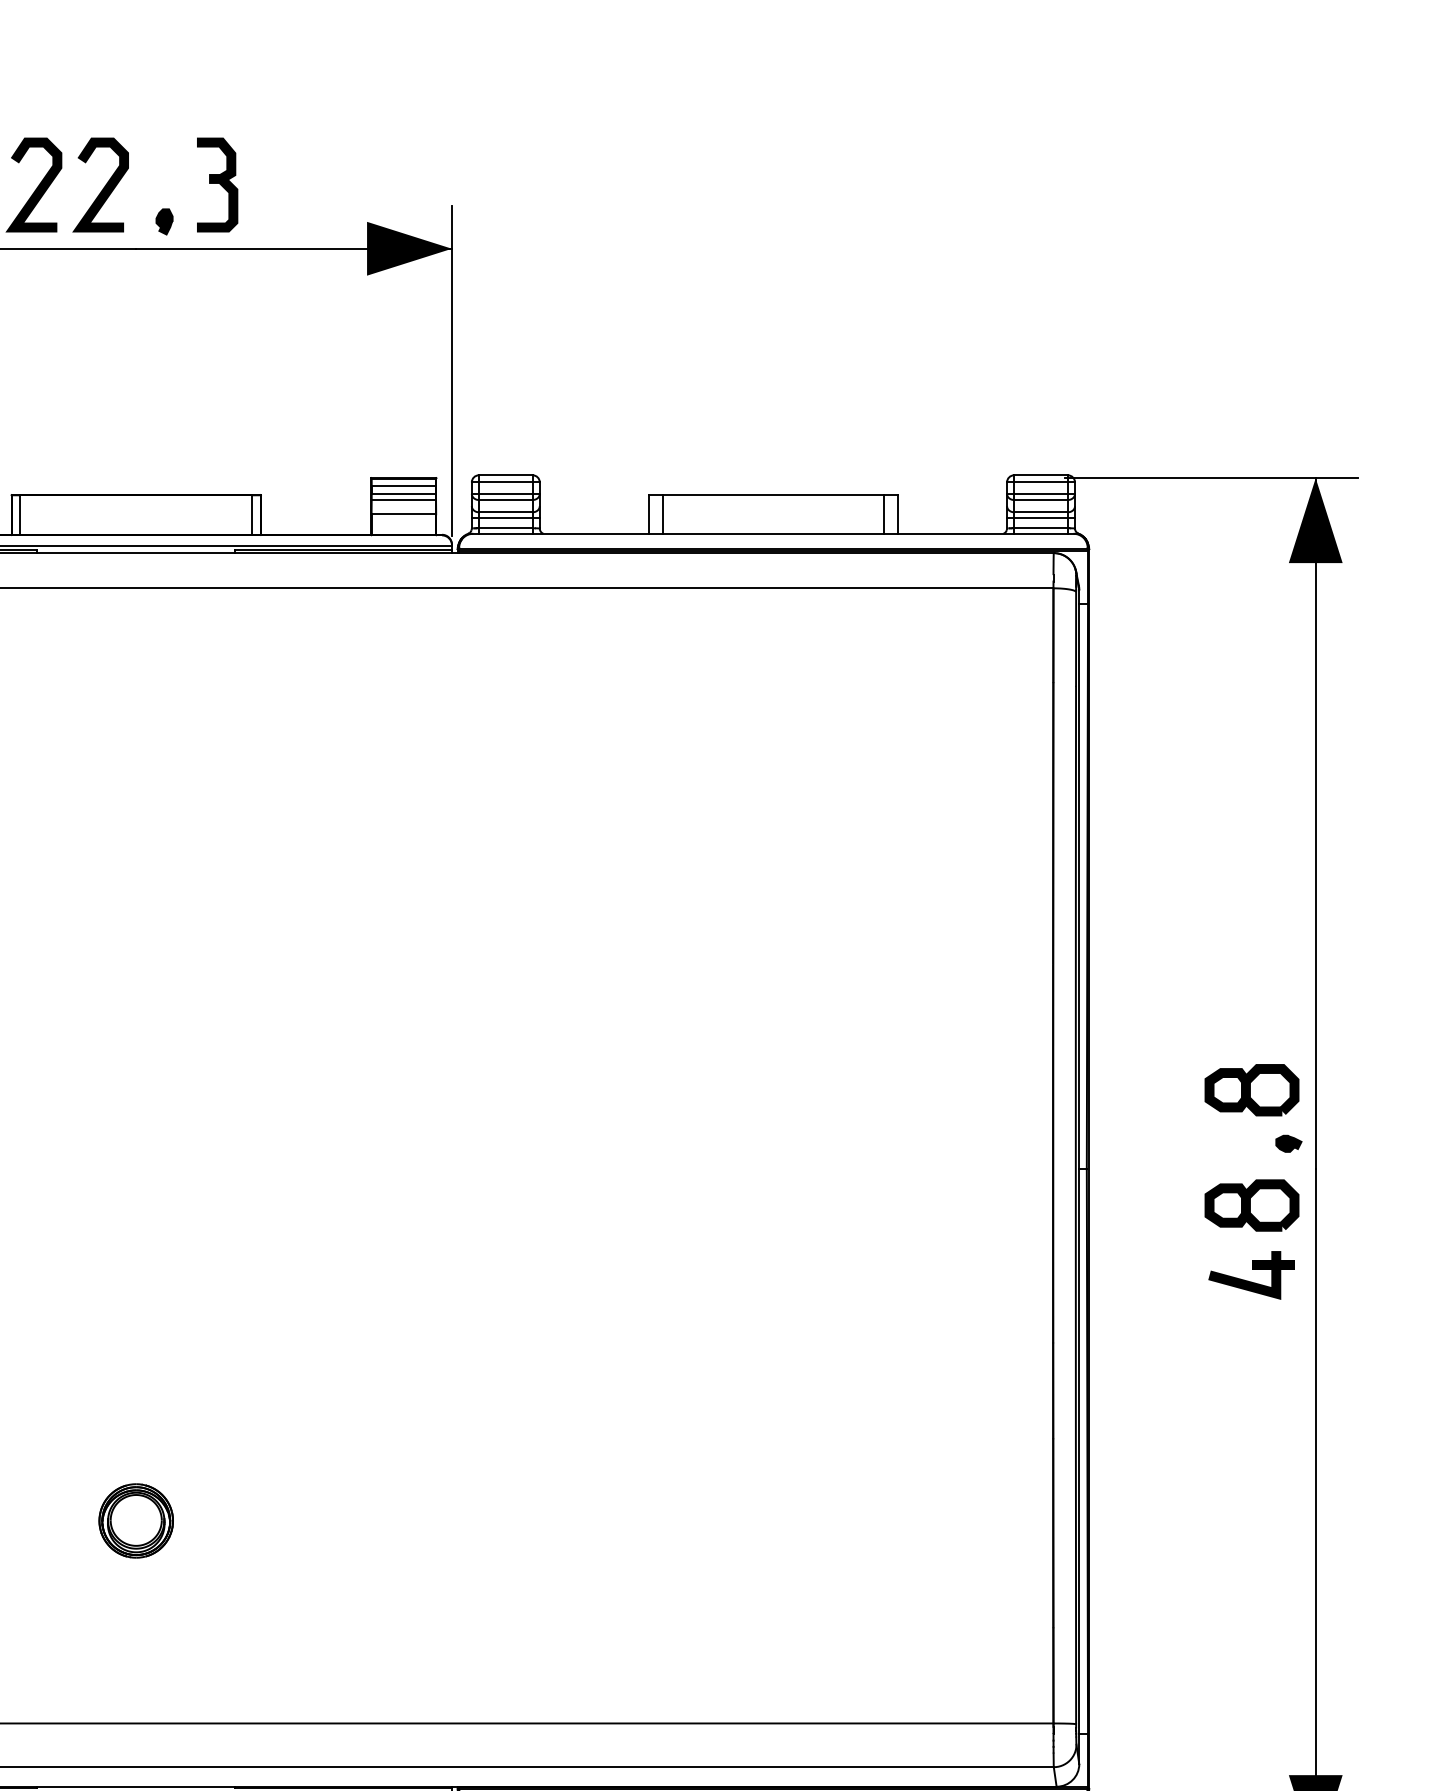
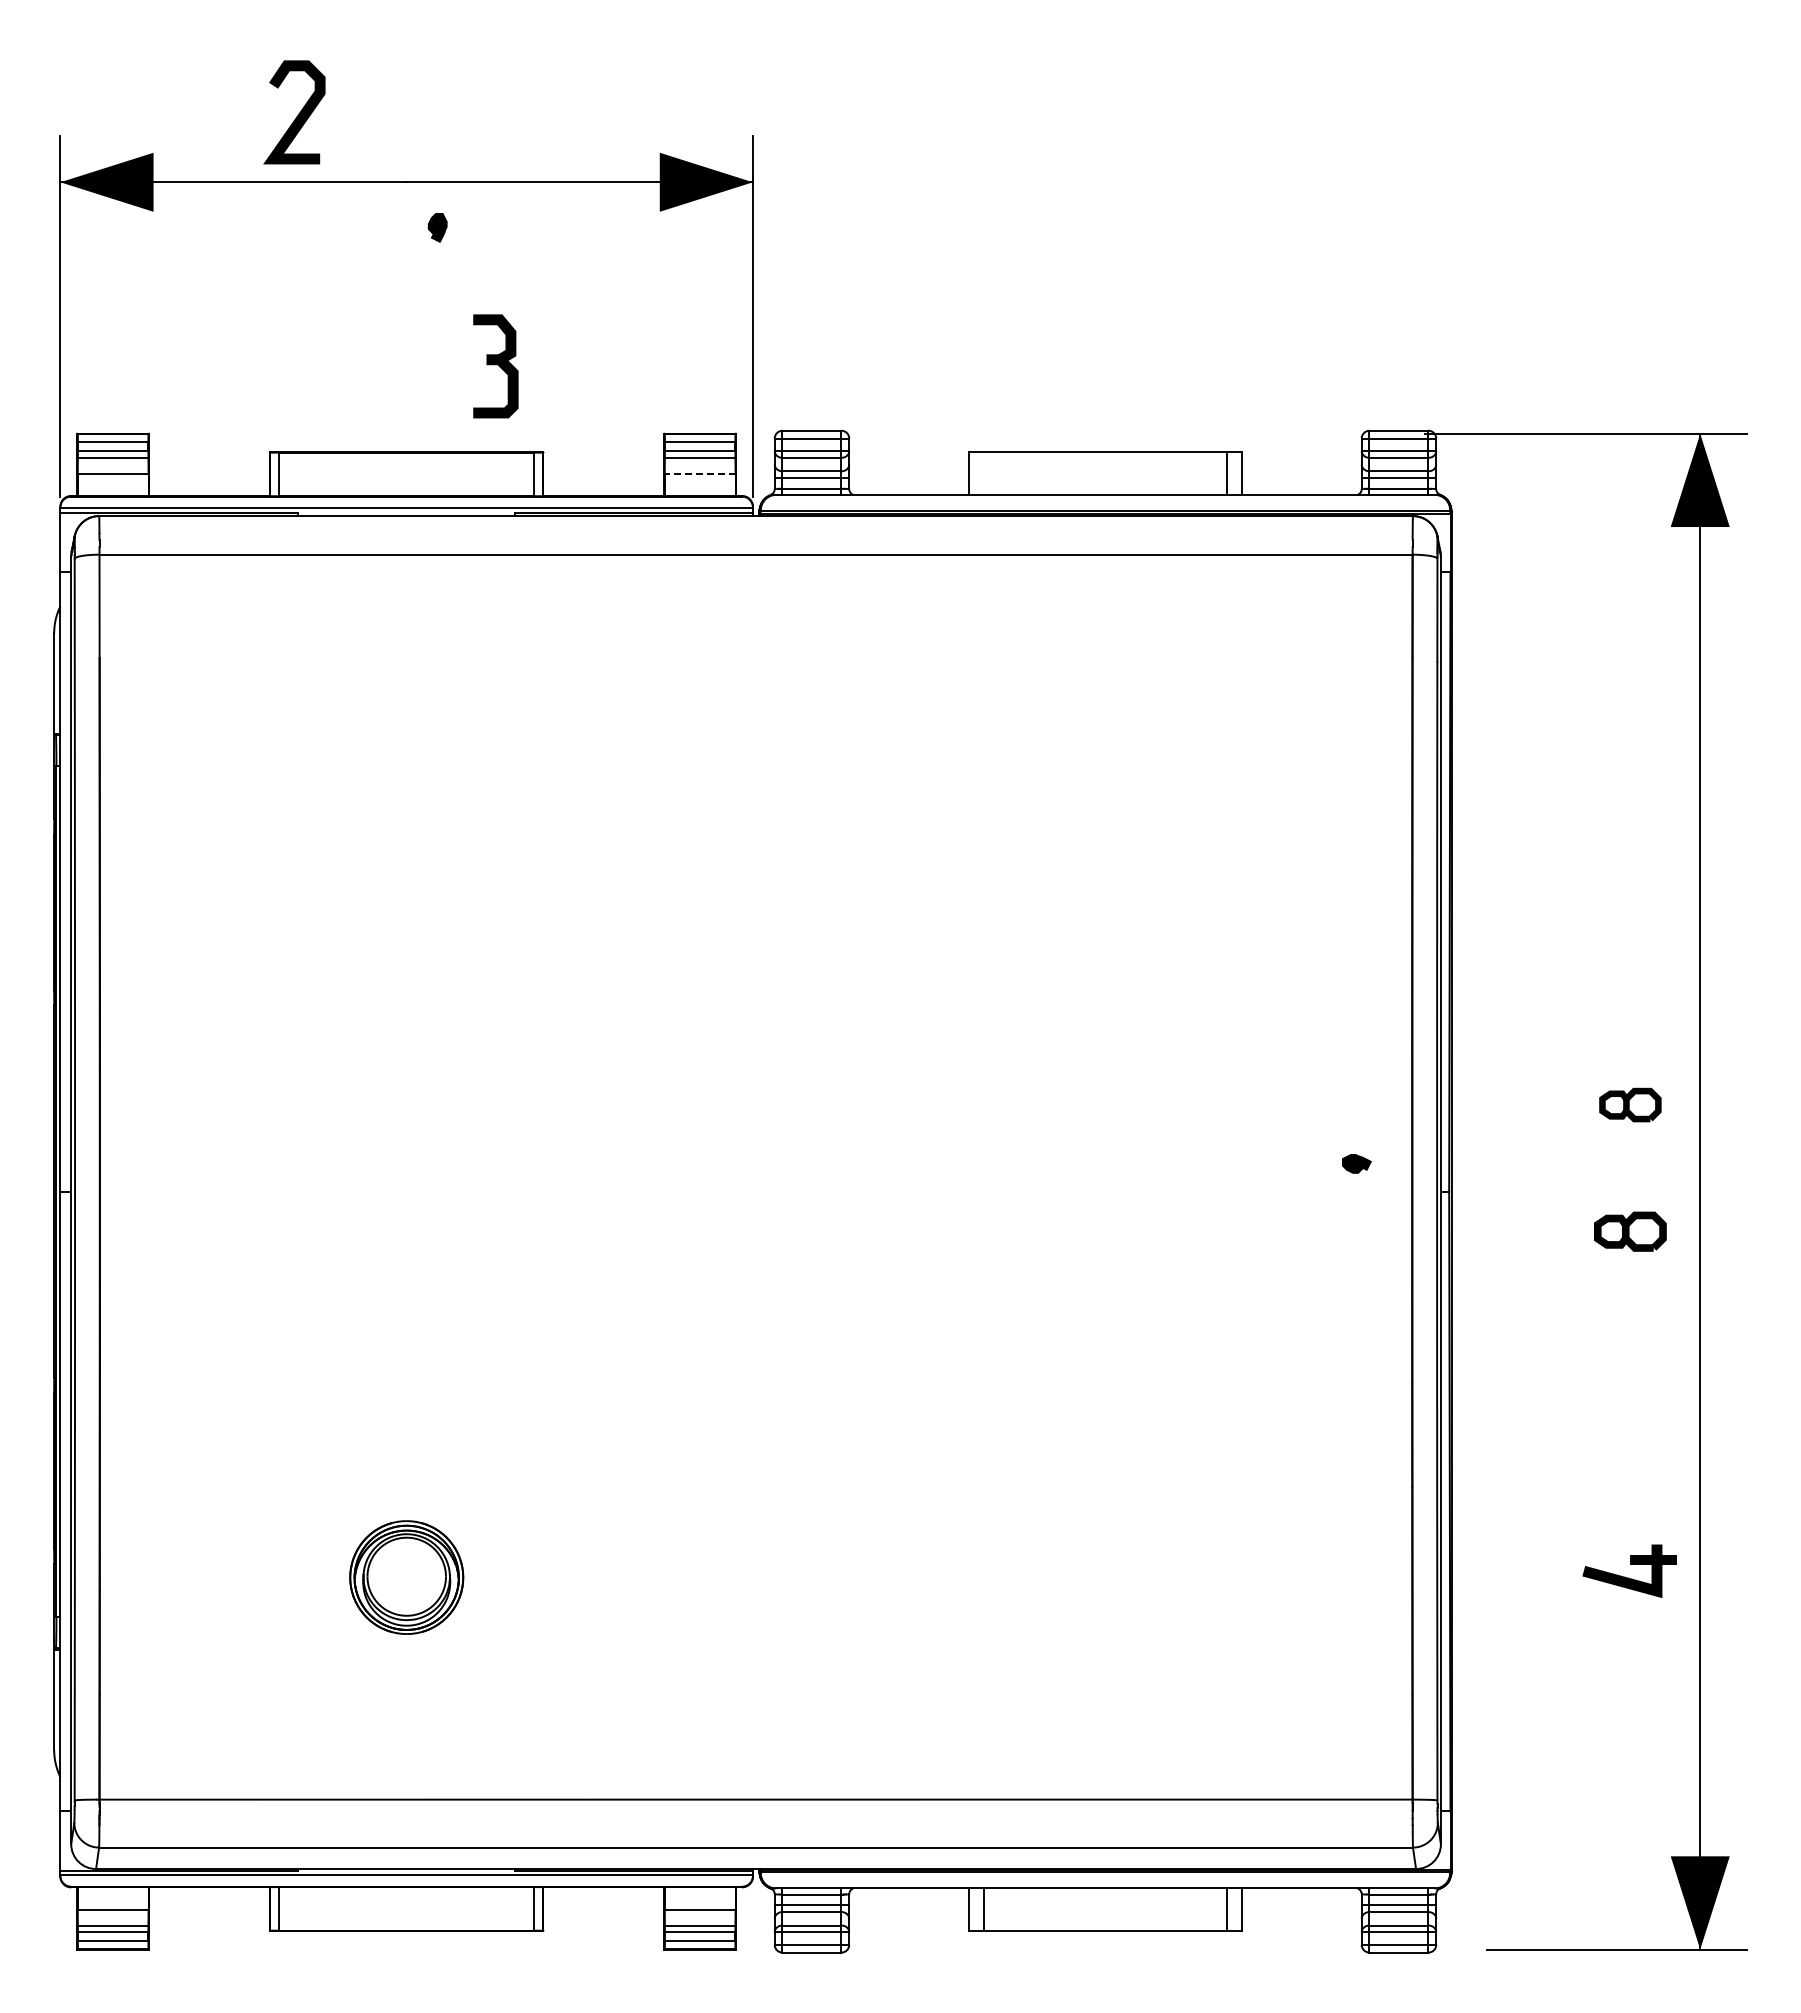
part: (217, 185) -> (495, 366), moved
curve: (103, 187) -> (370, 115), removed
part: (164, 221) -> (437, 227), moved
line: (403, 514) -> (699, 473), solid -> dashed
line: (663, 514) -> (984, 473), removed
part: (1252, 1089) -> (1630, 1104), size x0.6
part: (1288, 1143) -> (1356, 1163), moved
part: (1252, 1205) -> (1630, 1231), size x0.7
part: (1252, 1269) -> (1630, 1564), moved
part: (136, 1520) -> (406, 1577), size x1.4

